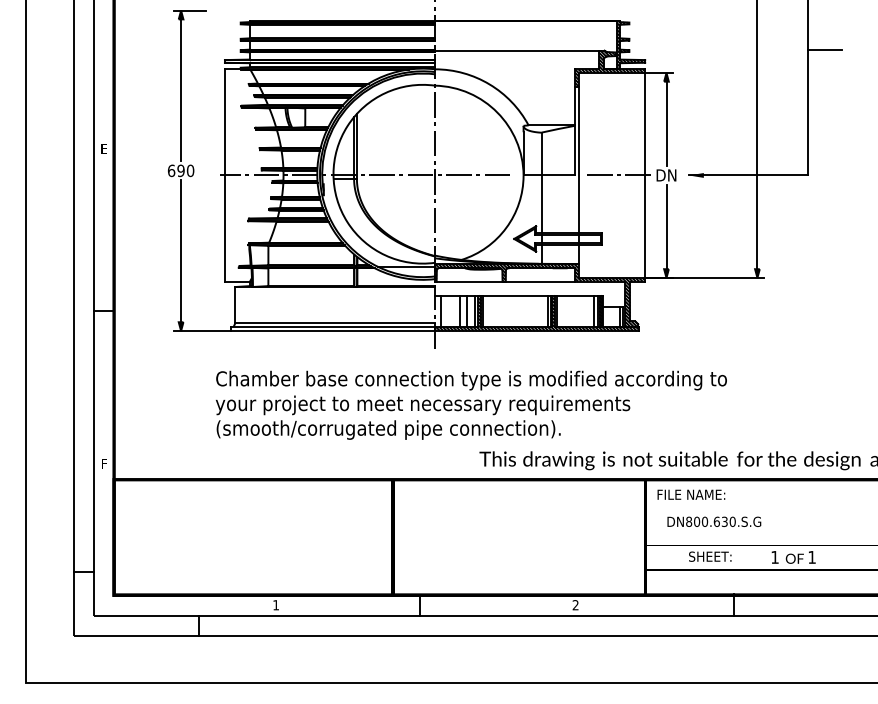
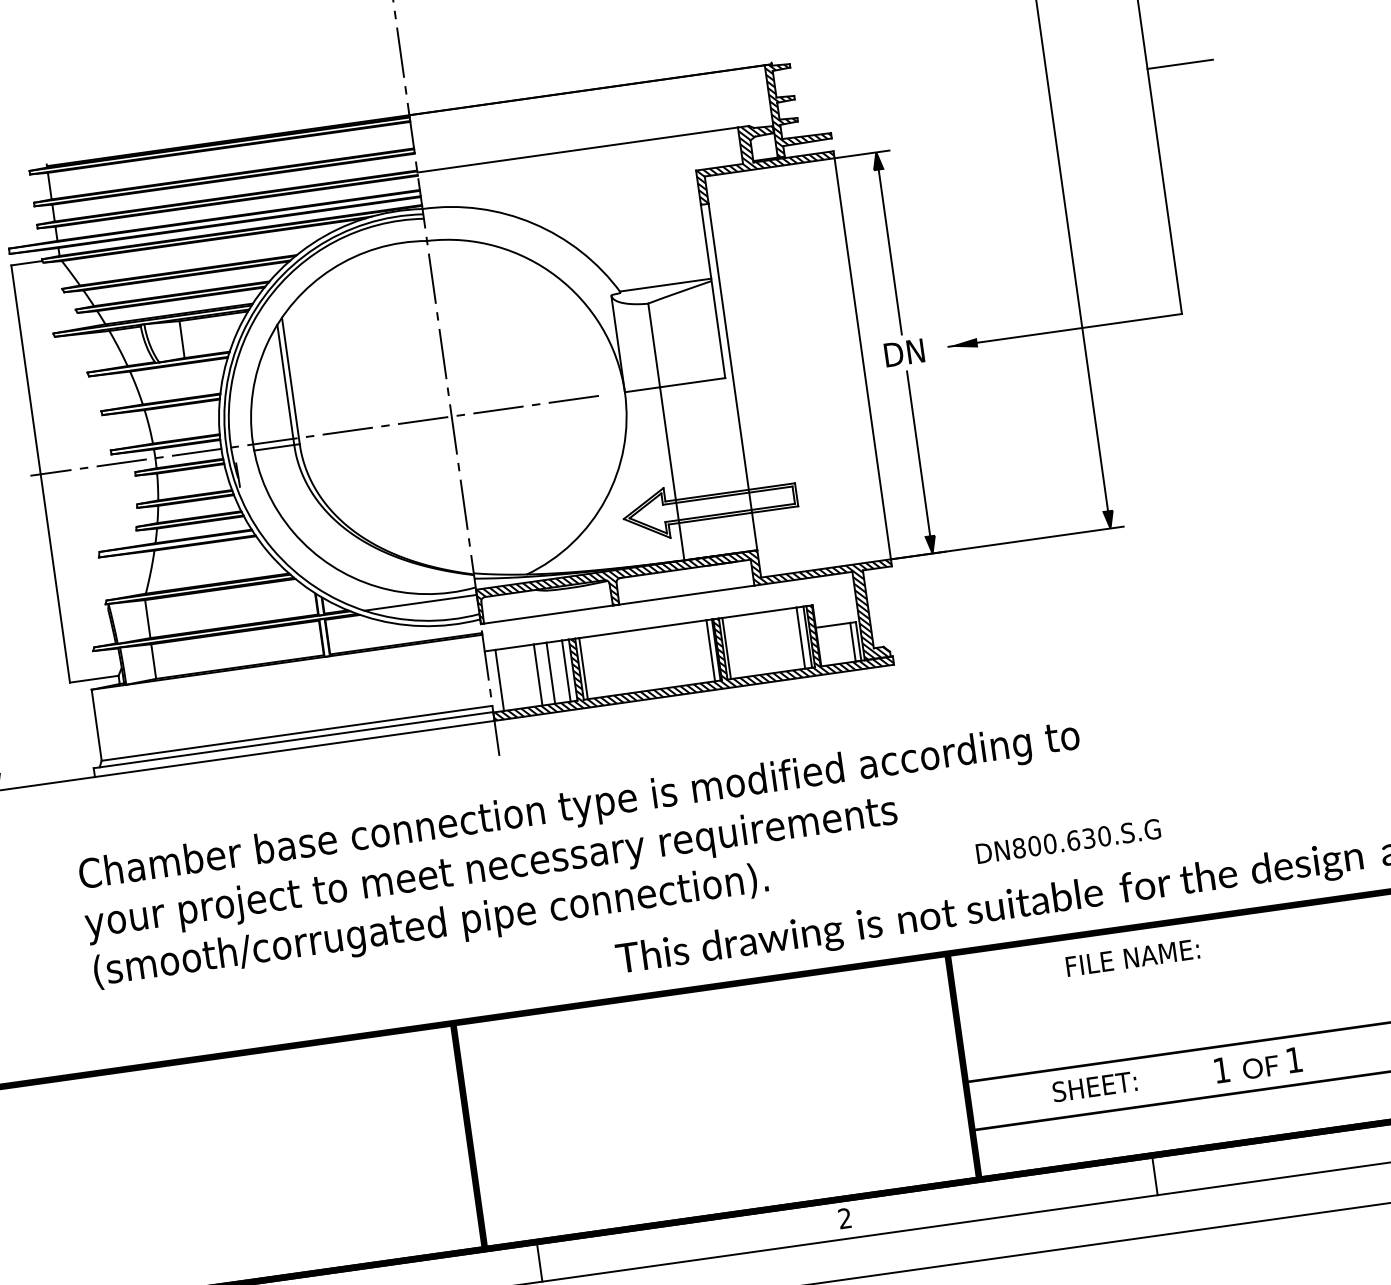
line: (617, 175) -> (808, 366), removed
text: (691, 494) -> (1132, 957), moved
text: (714, 521) -> (1068, 840), moved

